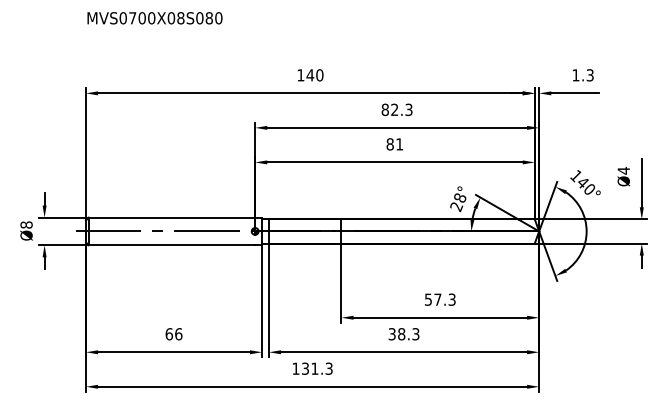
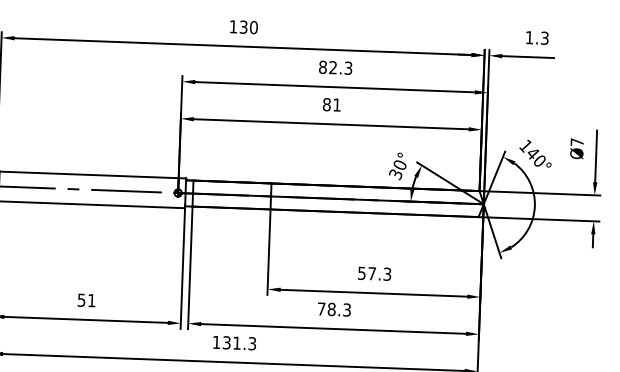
text: (310, 75) -> (243, 27), 140 -> 130
text: (623, 170) -> (576, 142), Ø4 -> Ø7
text: (458, 202) -> (398, 169), 28° -> 30°
text: (173, 334) -> (86, 300), 66 -> 51
text: (391, 334) -> (320, 309), 38.3 -> 78.3

